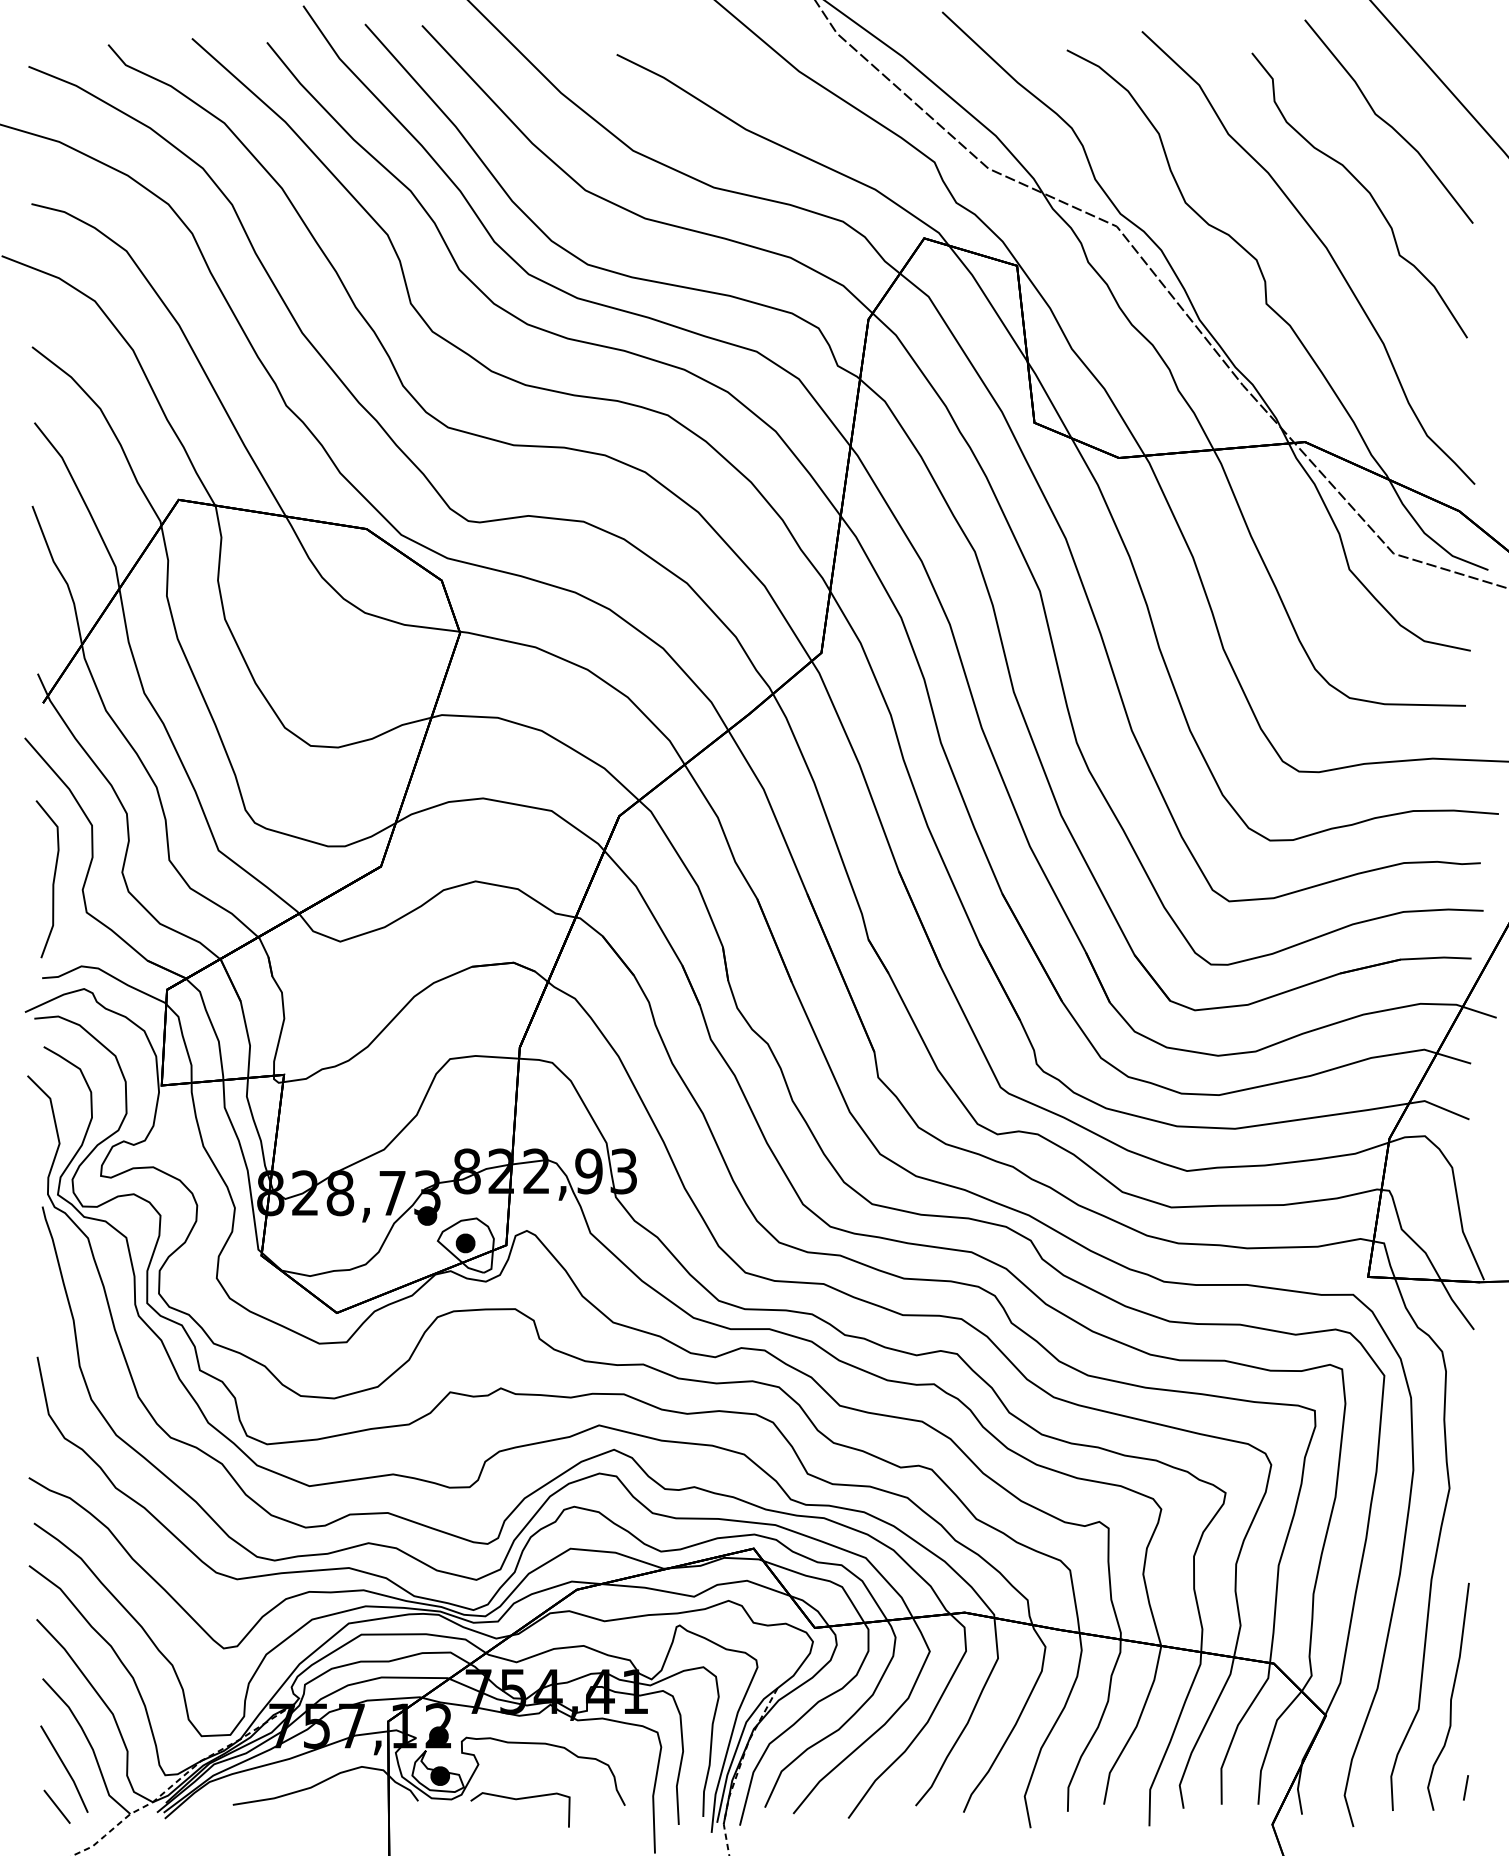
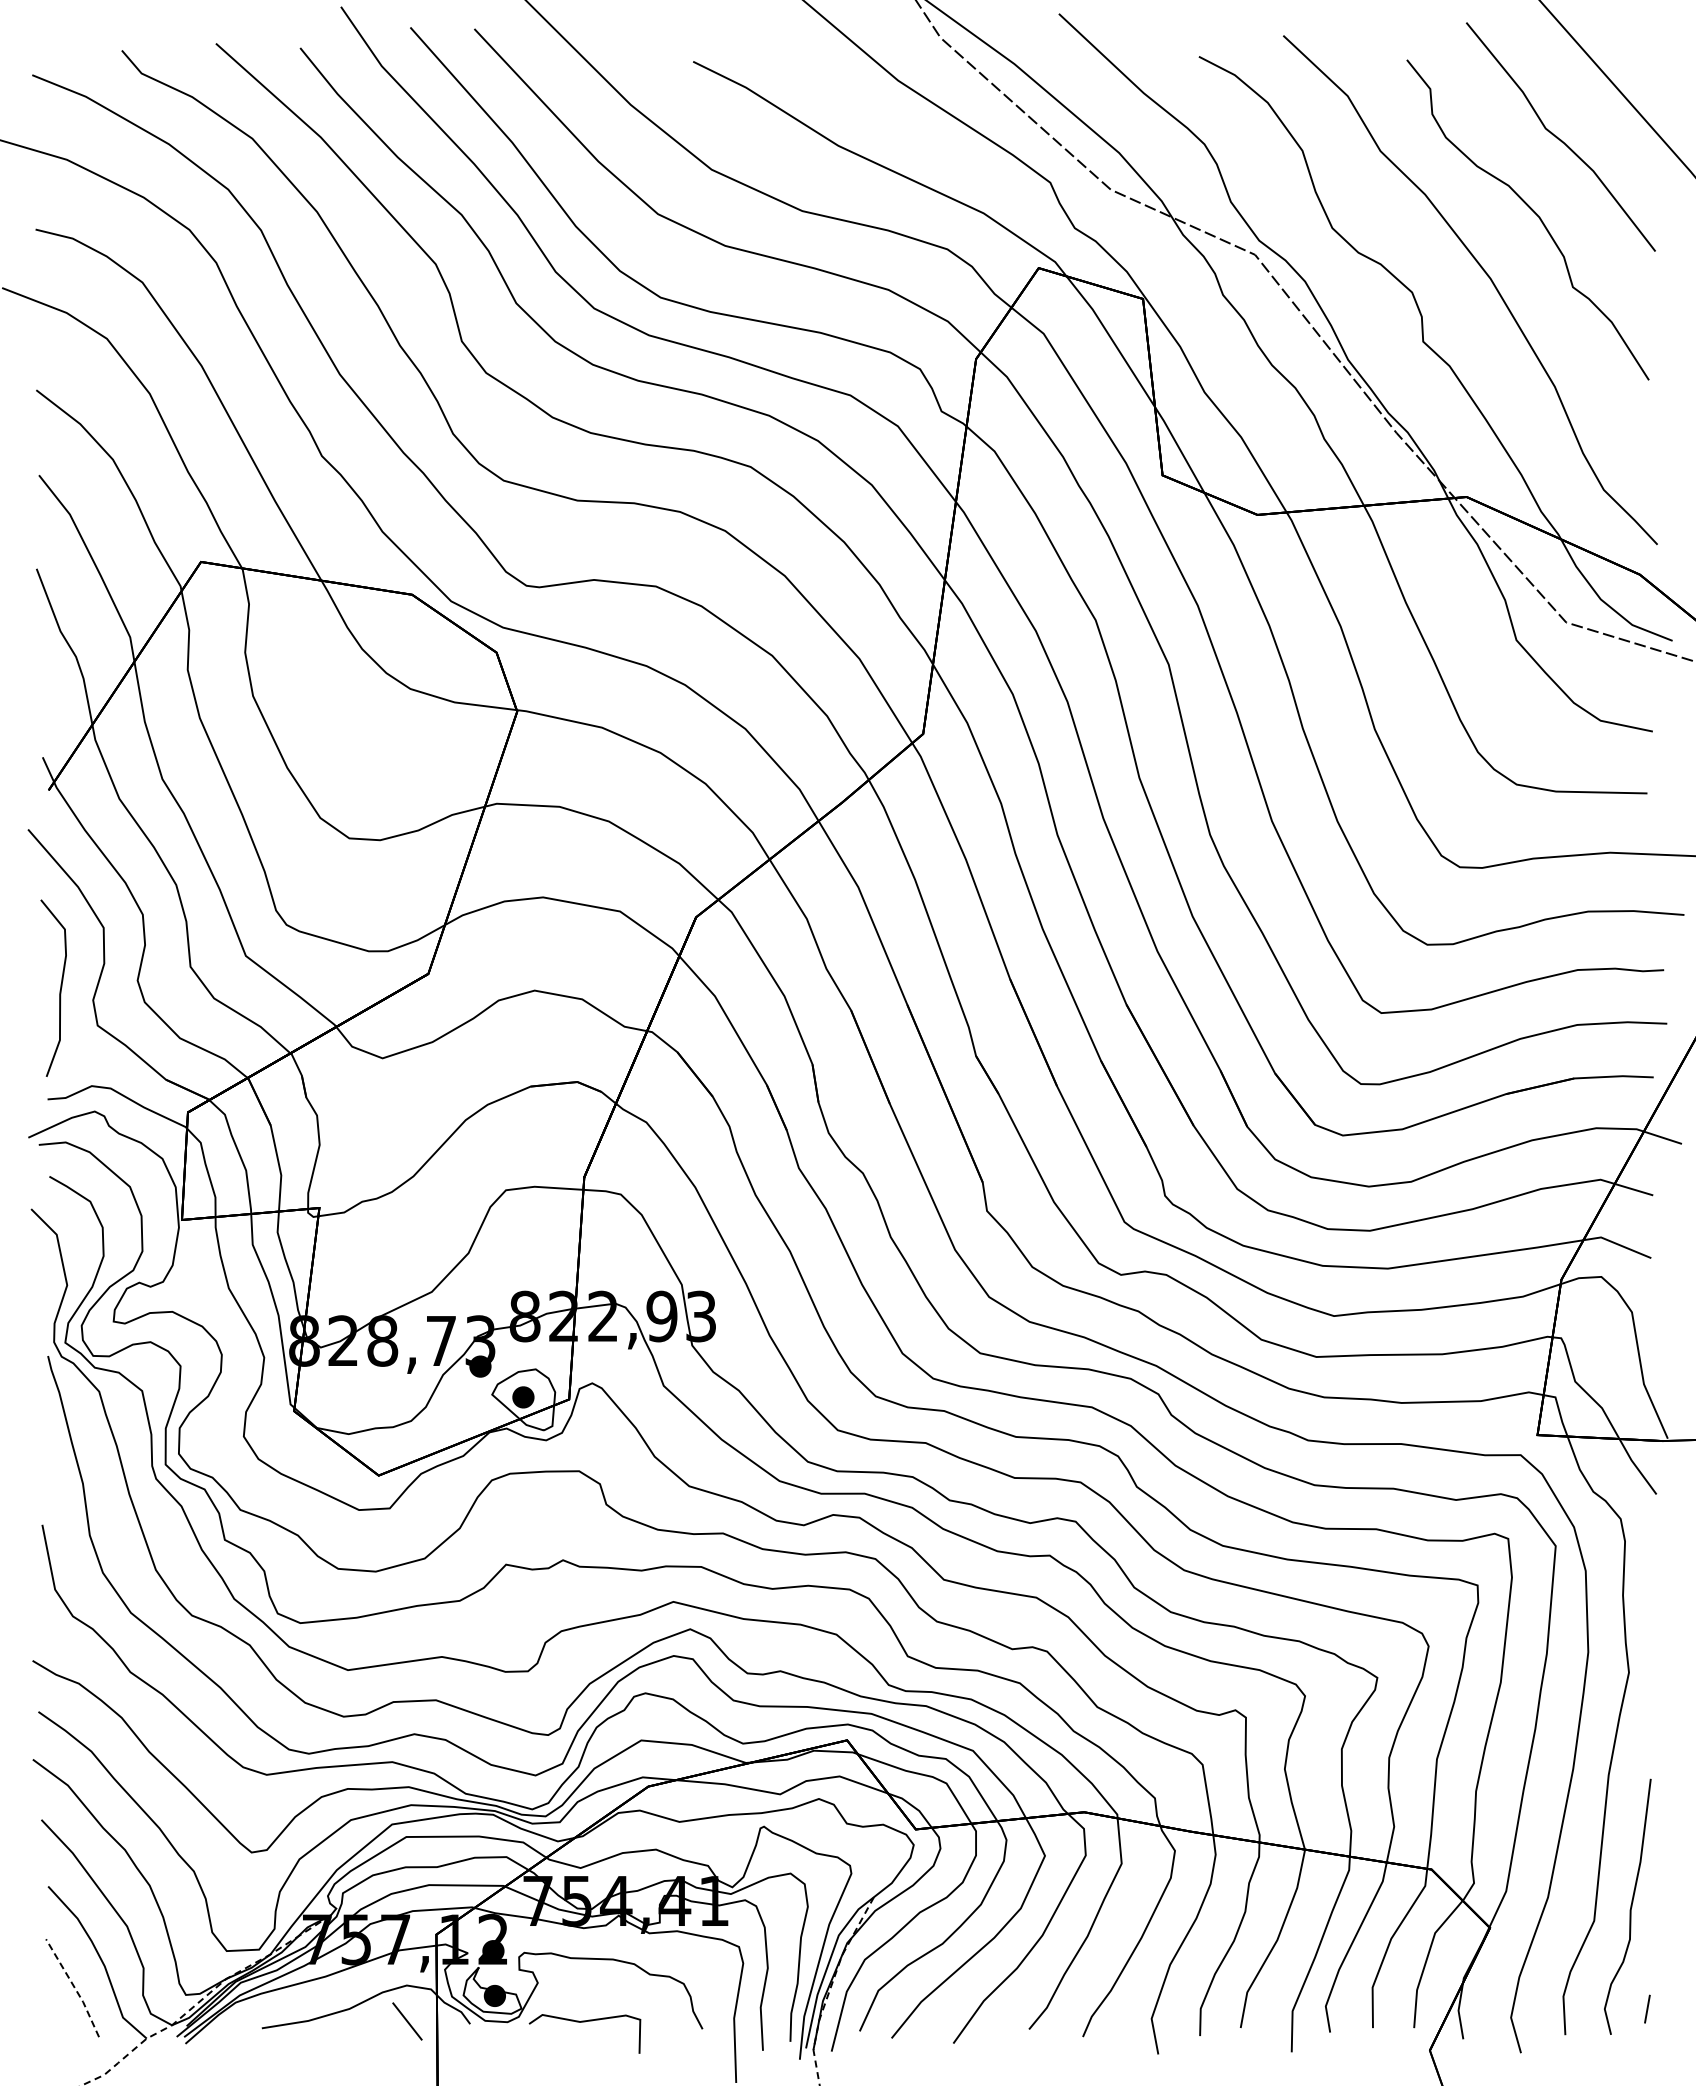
line: (66, 1768) -> (74, 1987), solid -> dashed
line: (57, 1806) -> (407, 2021), moved

